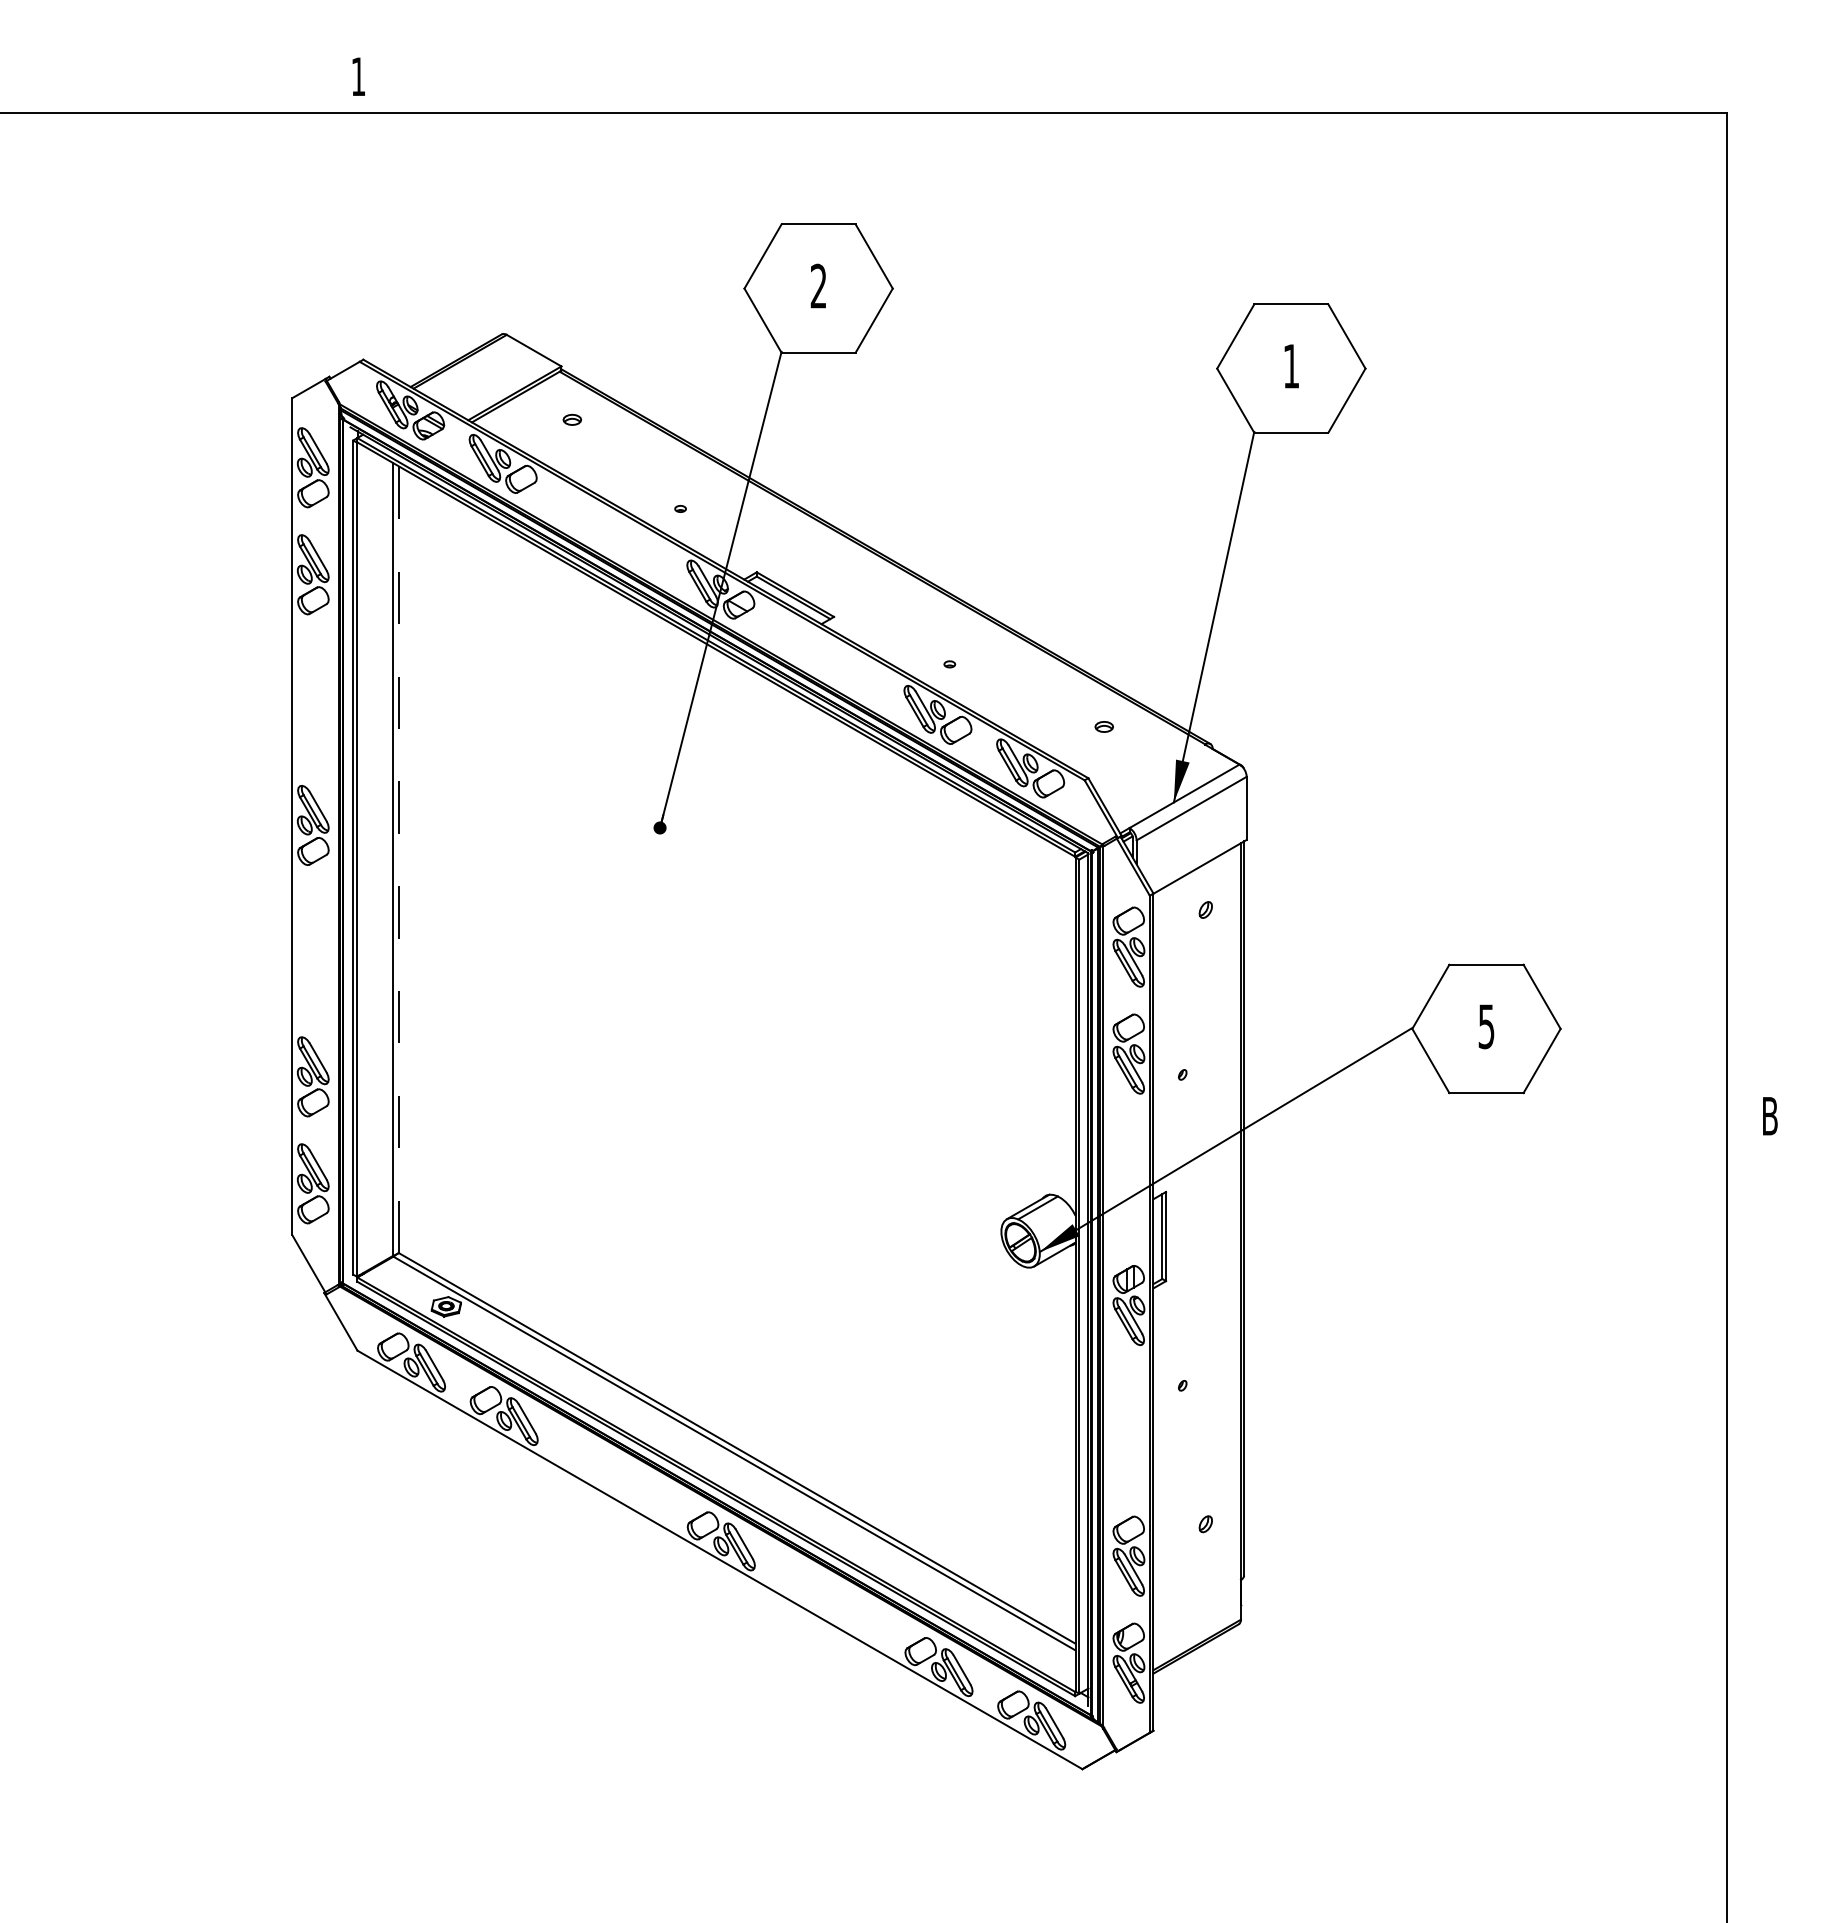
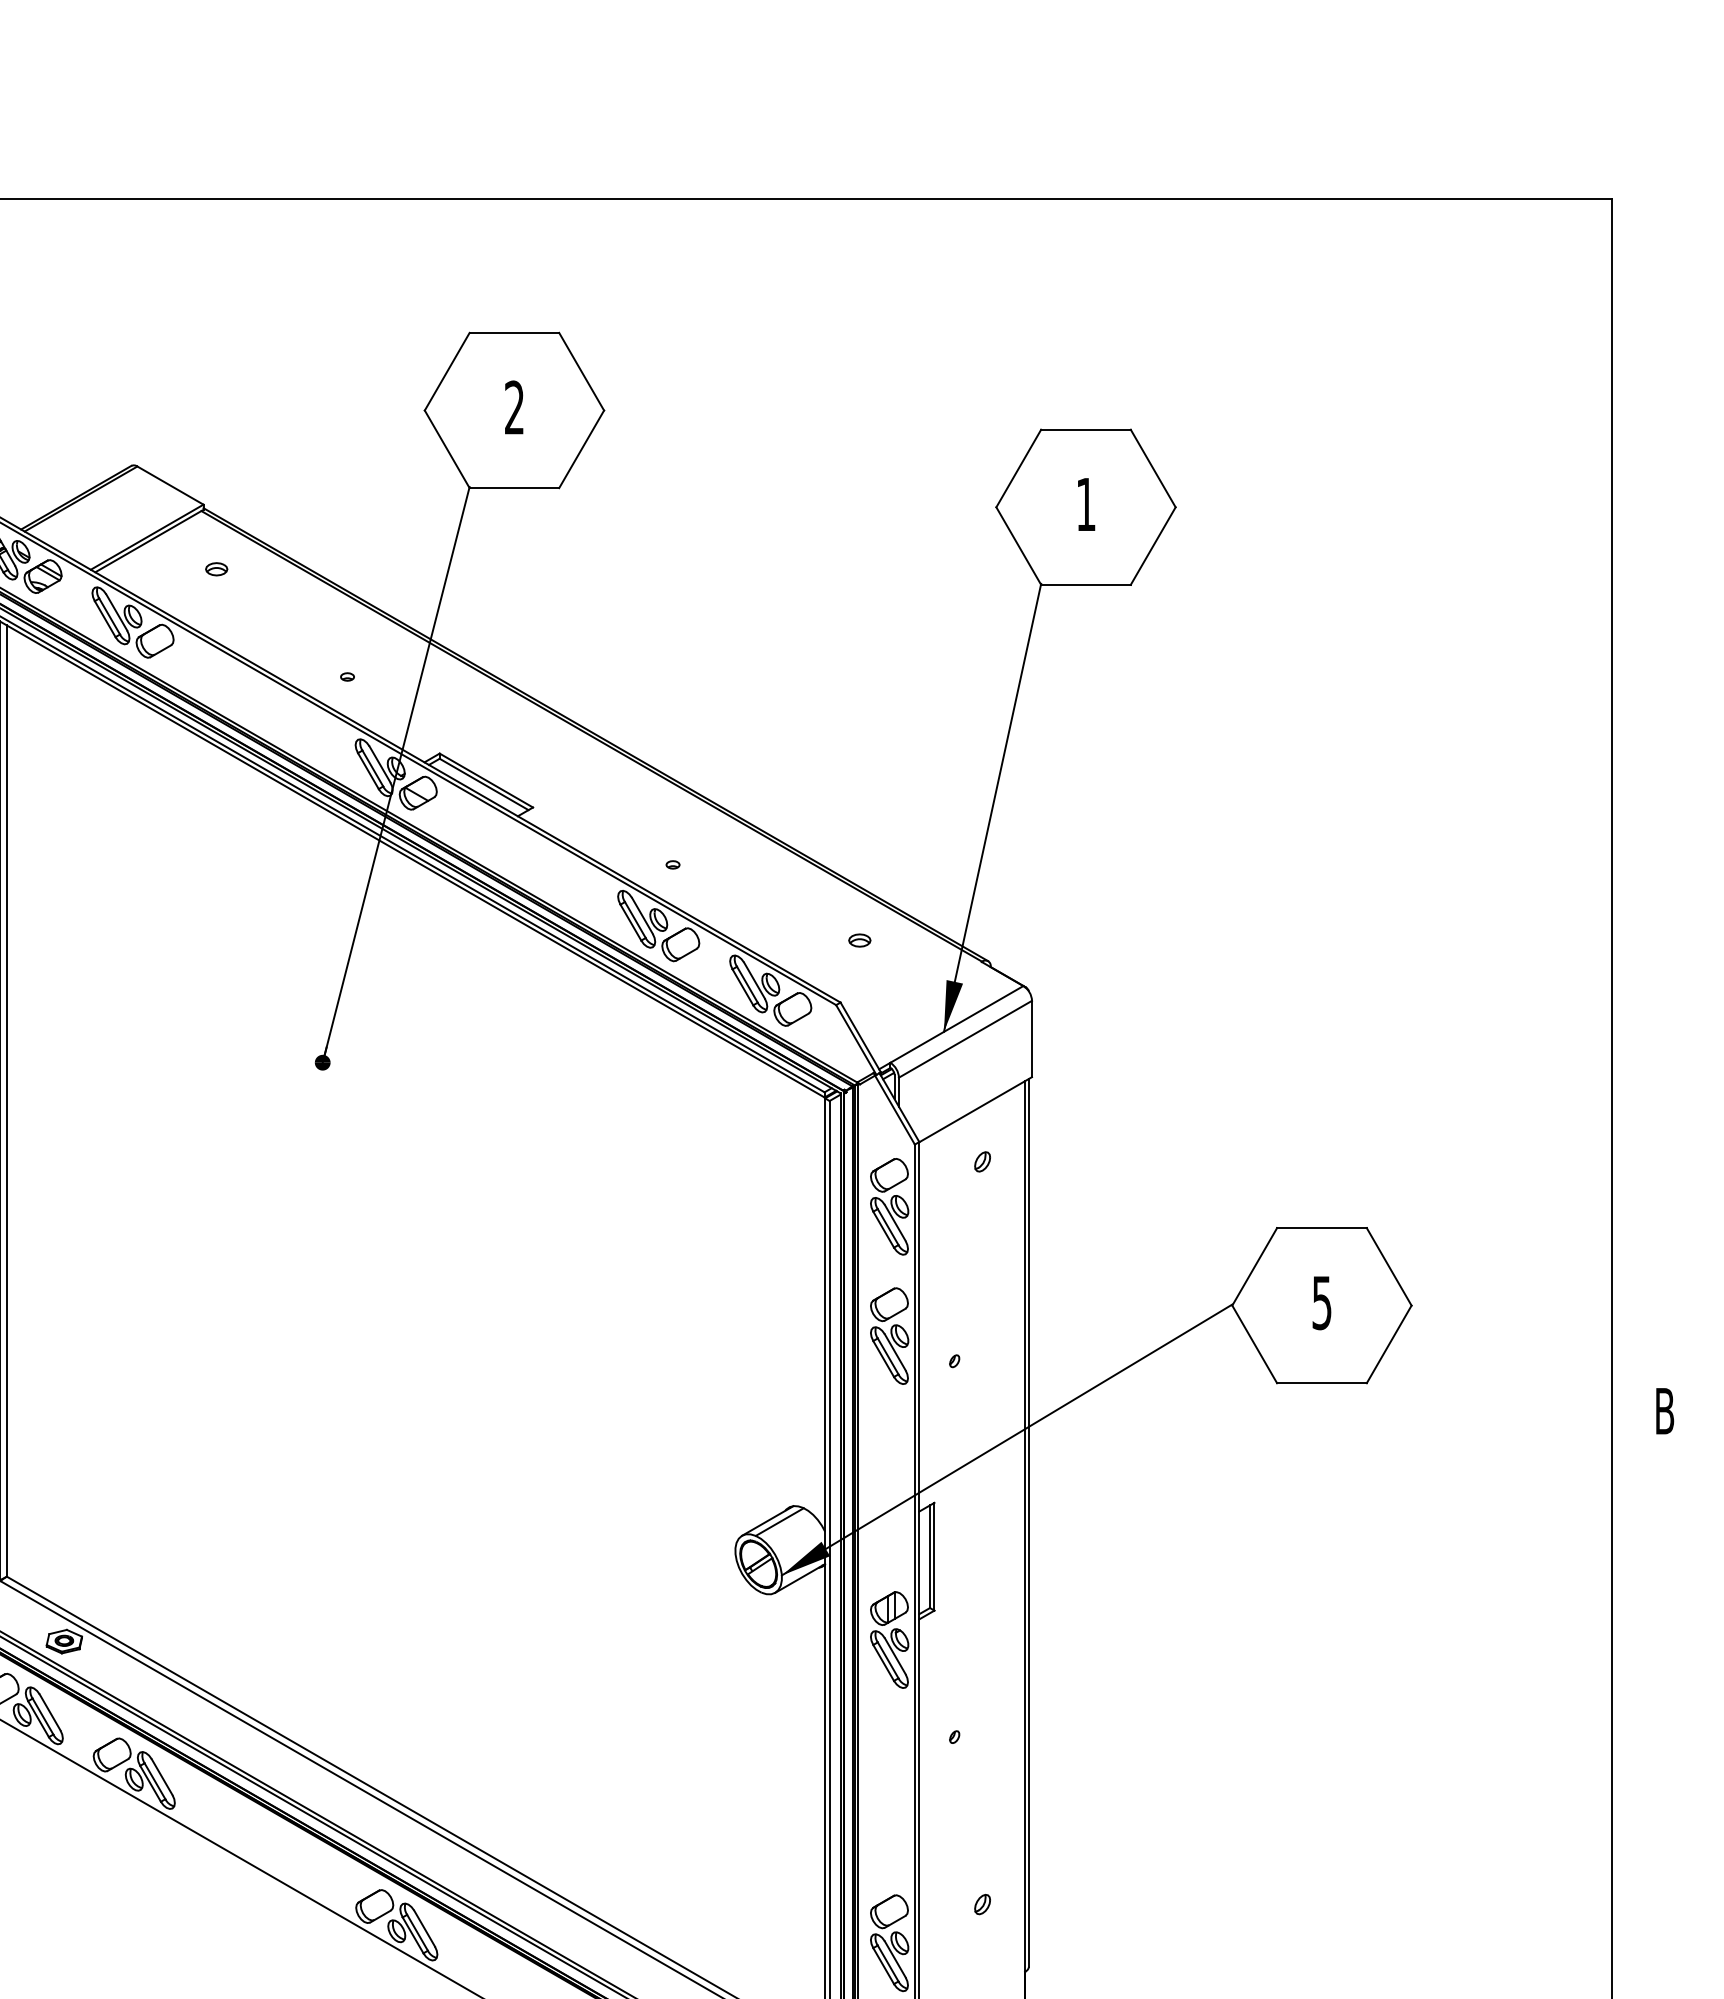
line: (398, 859) -> (6, 1100), dashed -> solid

